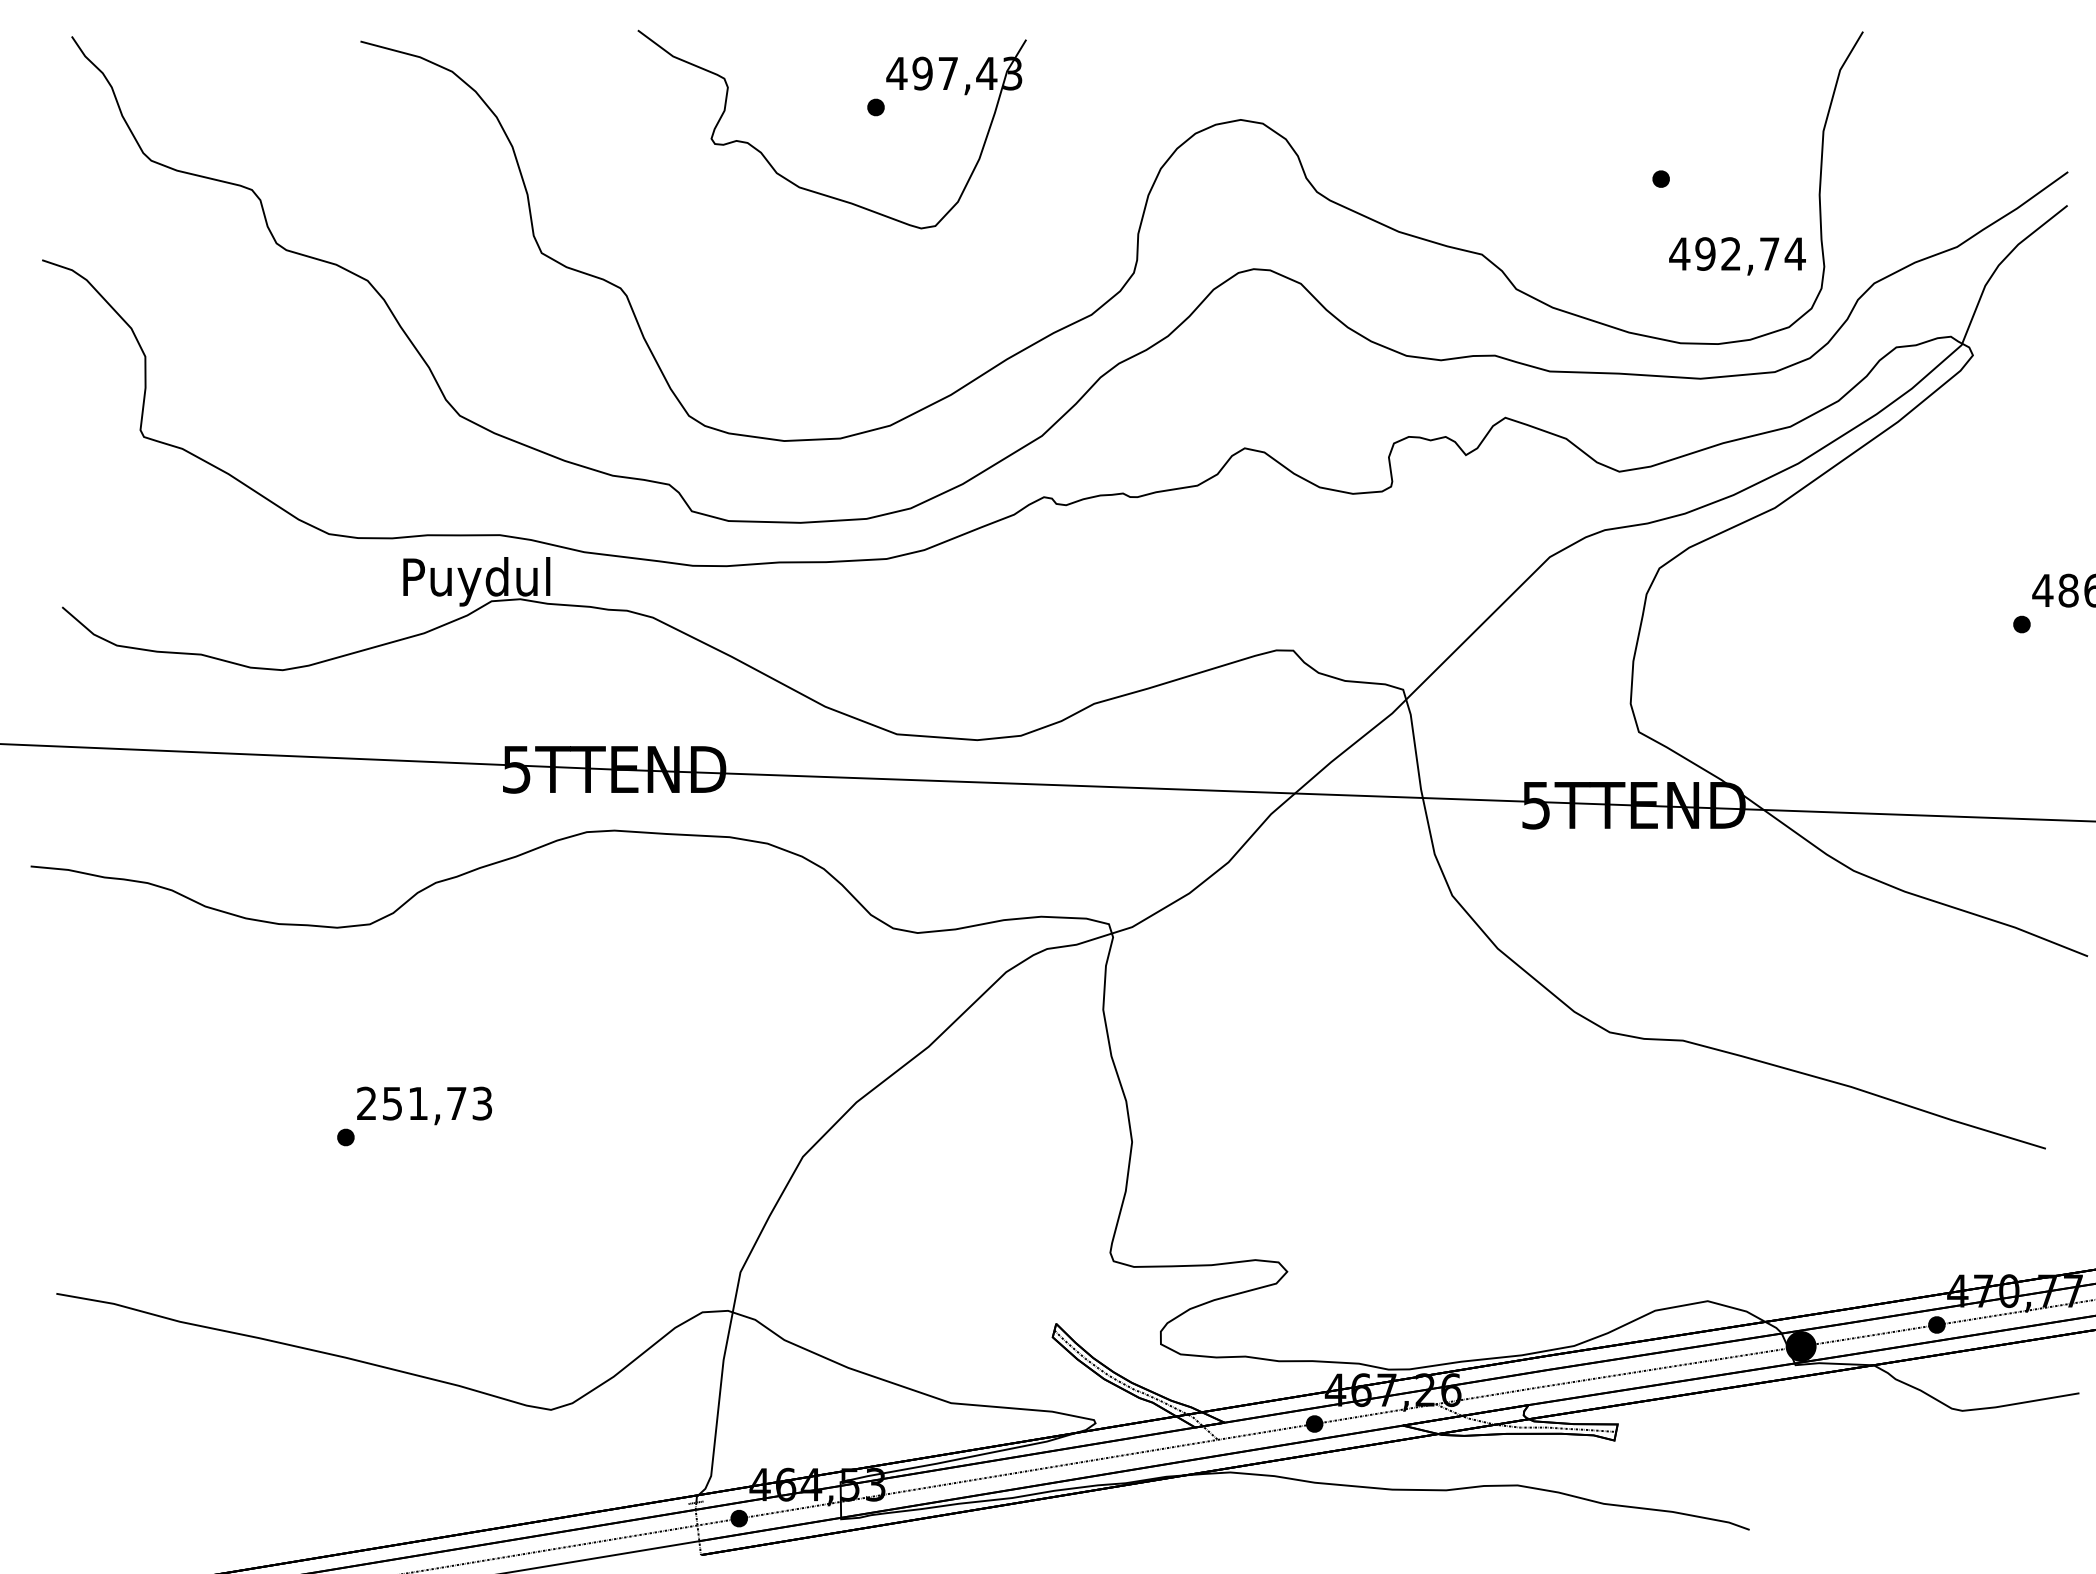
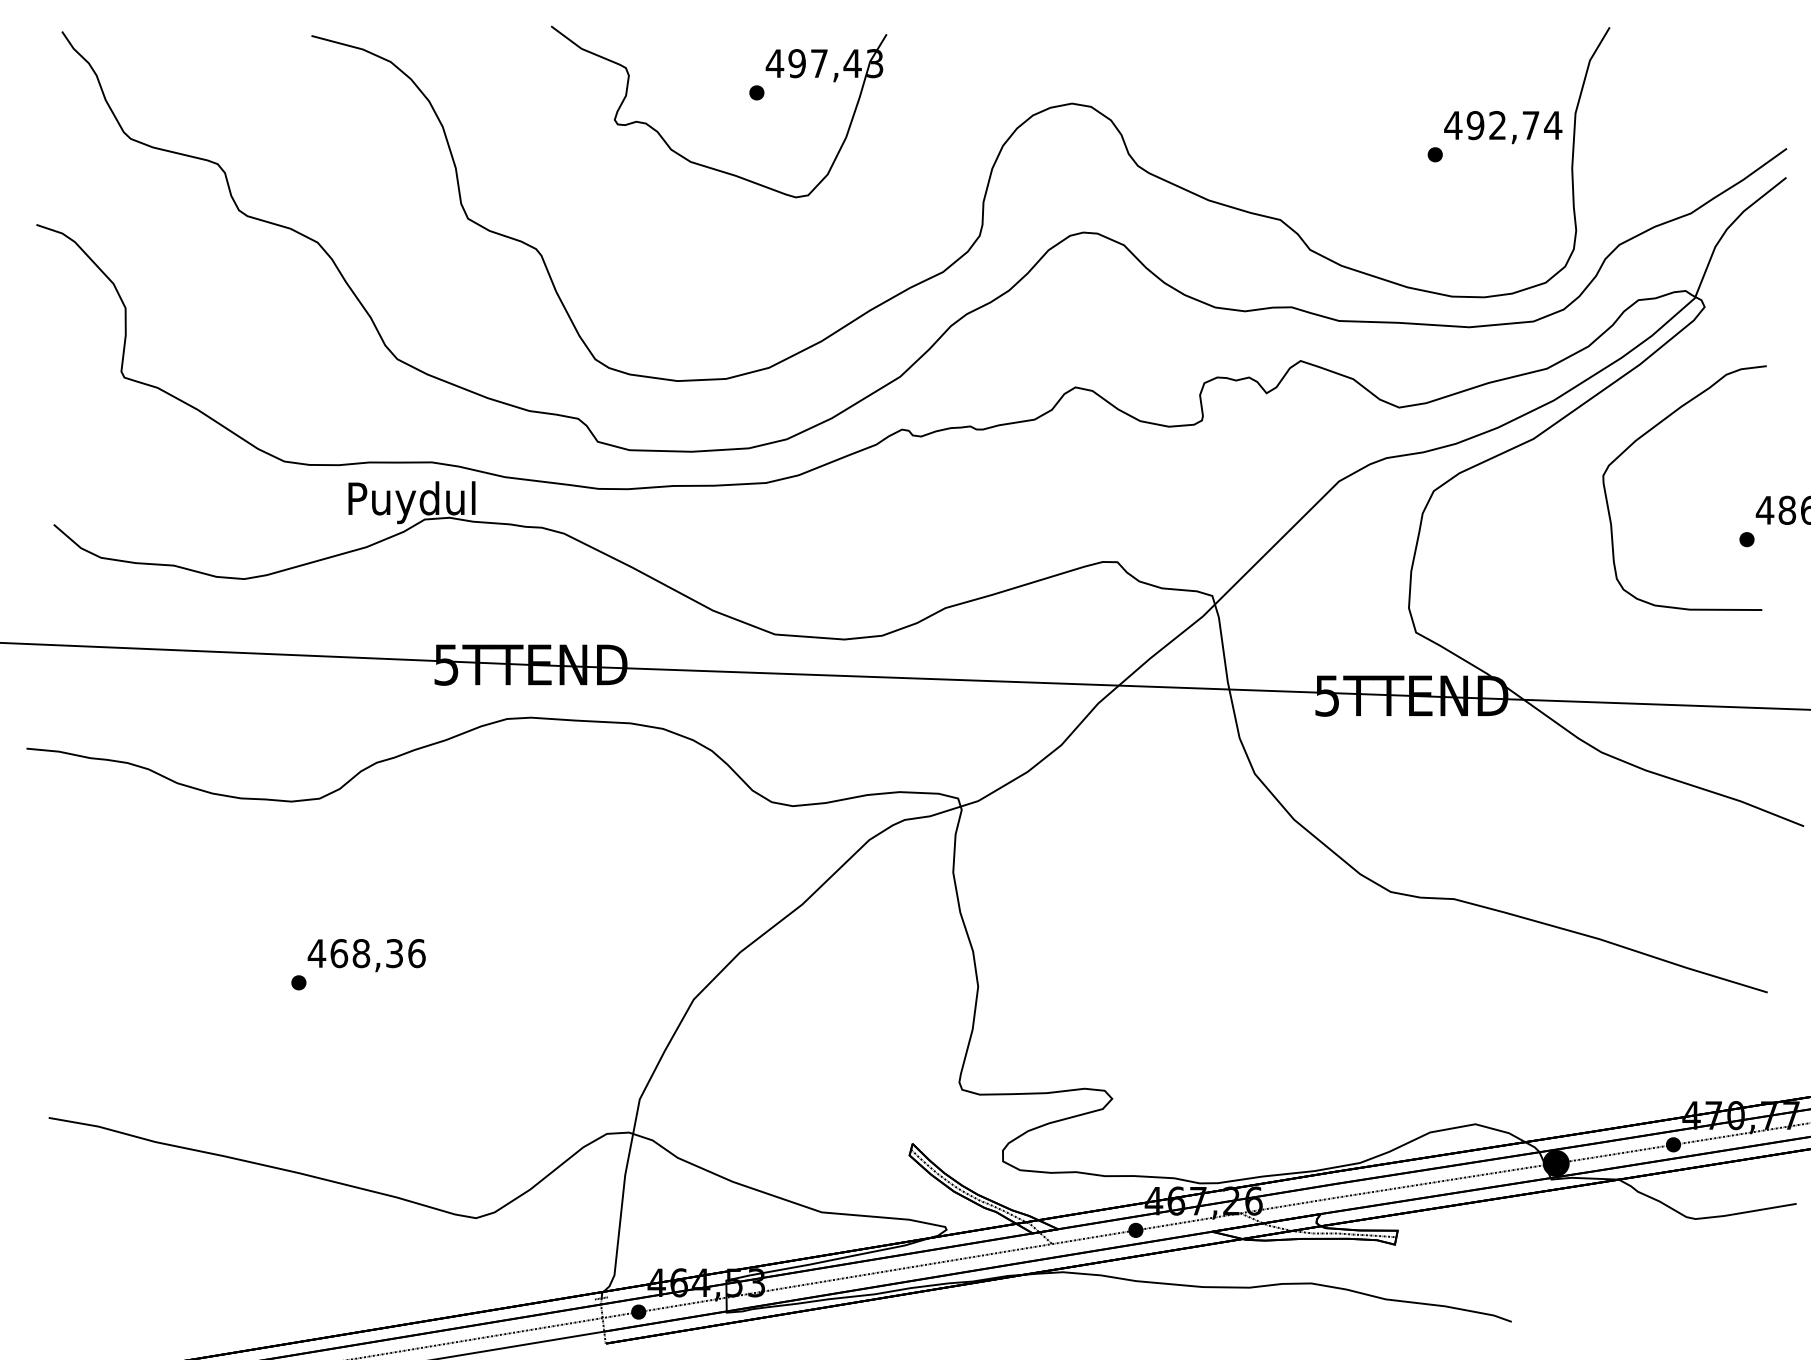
text: (1737, 256) -> (1503, 127), moved
curve: (1902, 505) -> (1643, 436), added
text: (424, 1103) -> (366, 953), 251,73 -> 468,36

